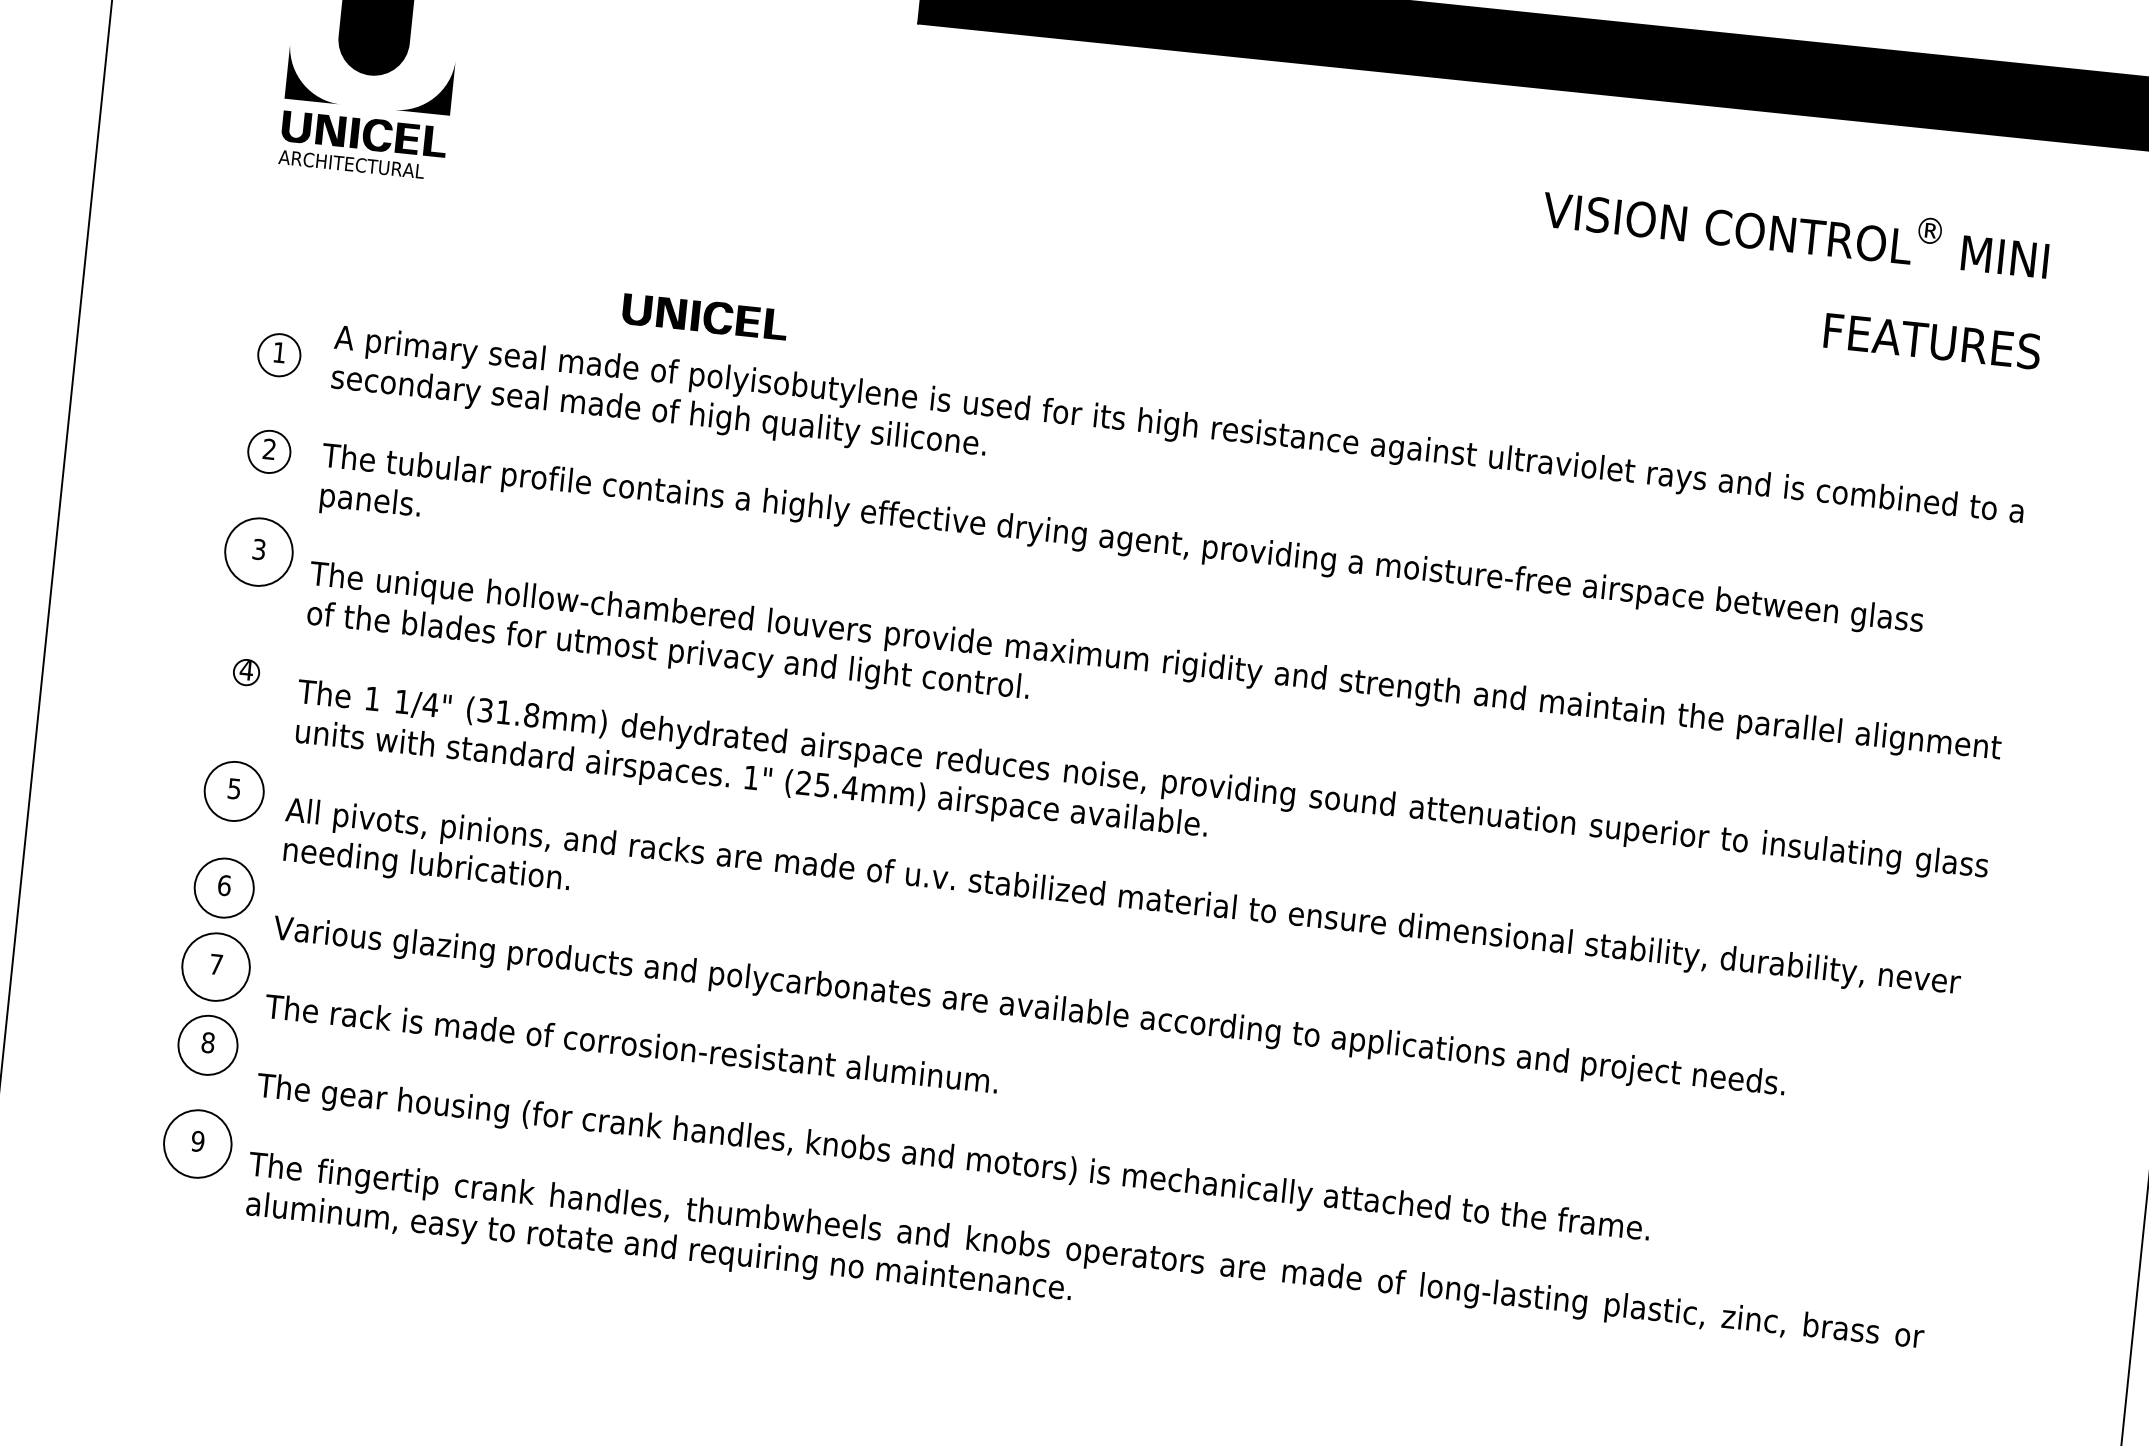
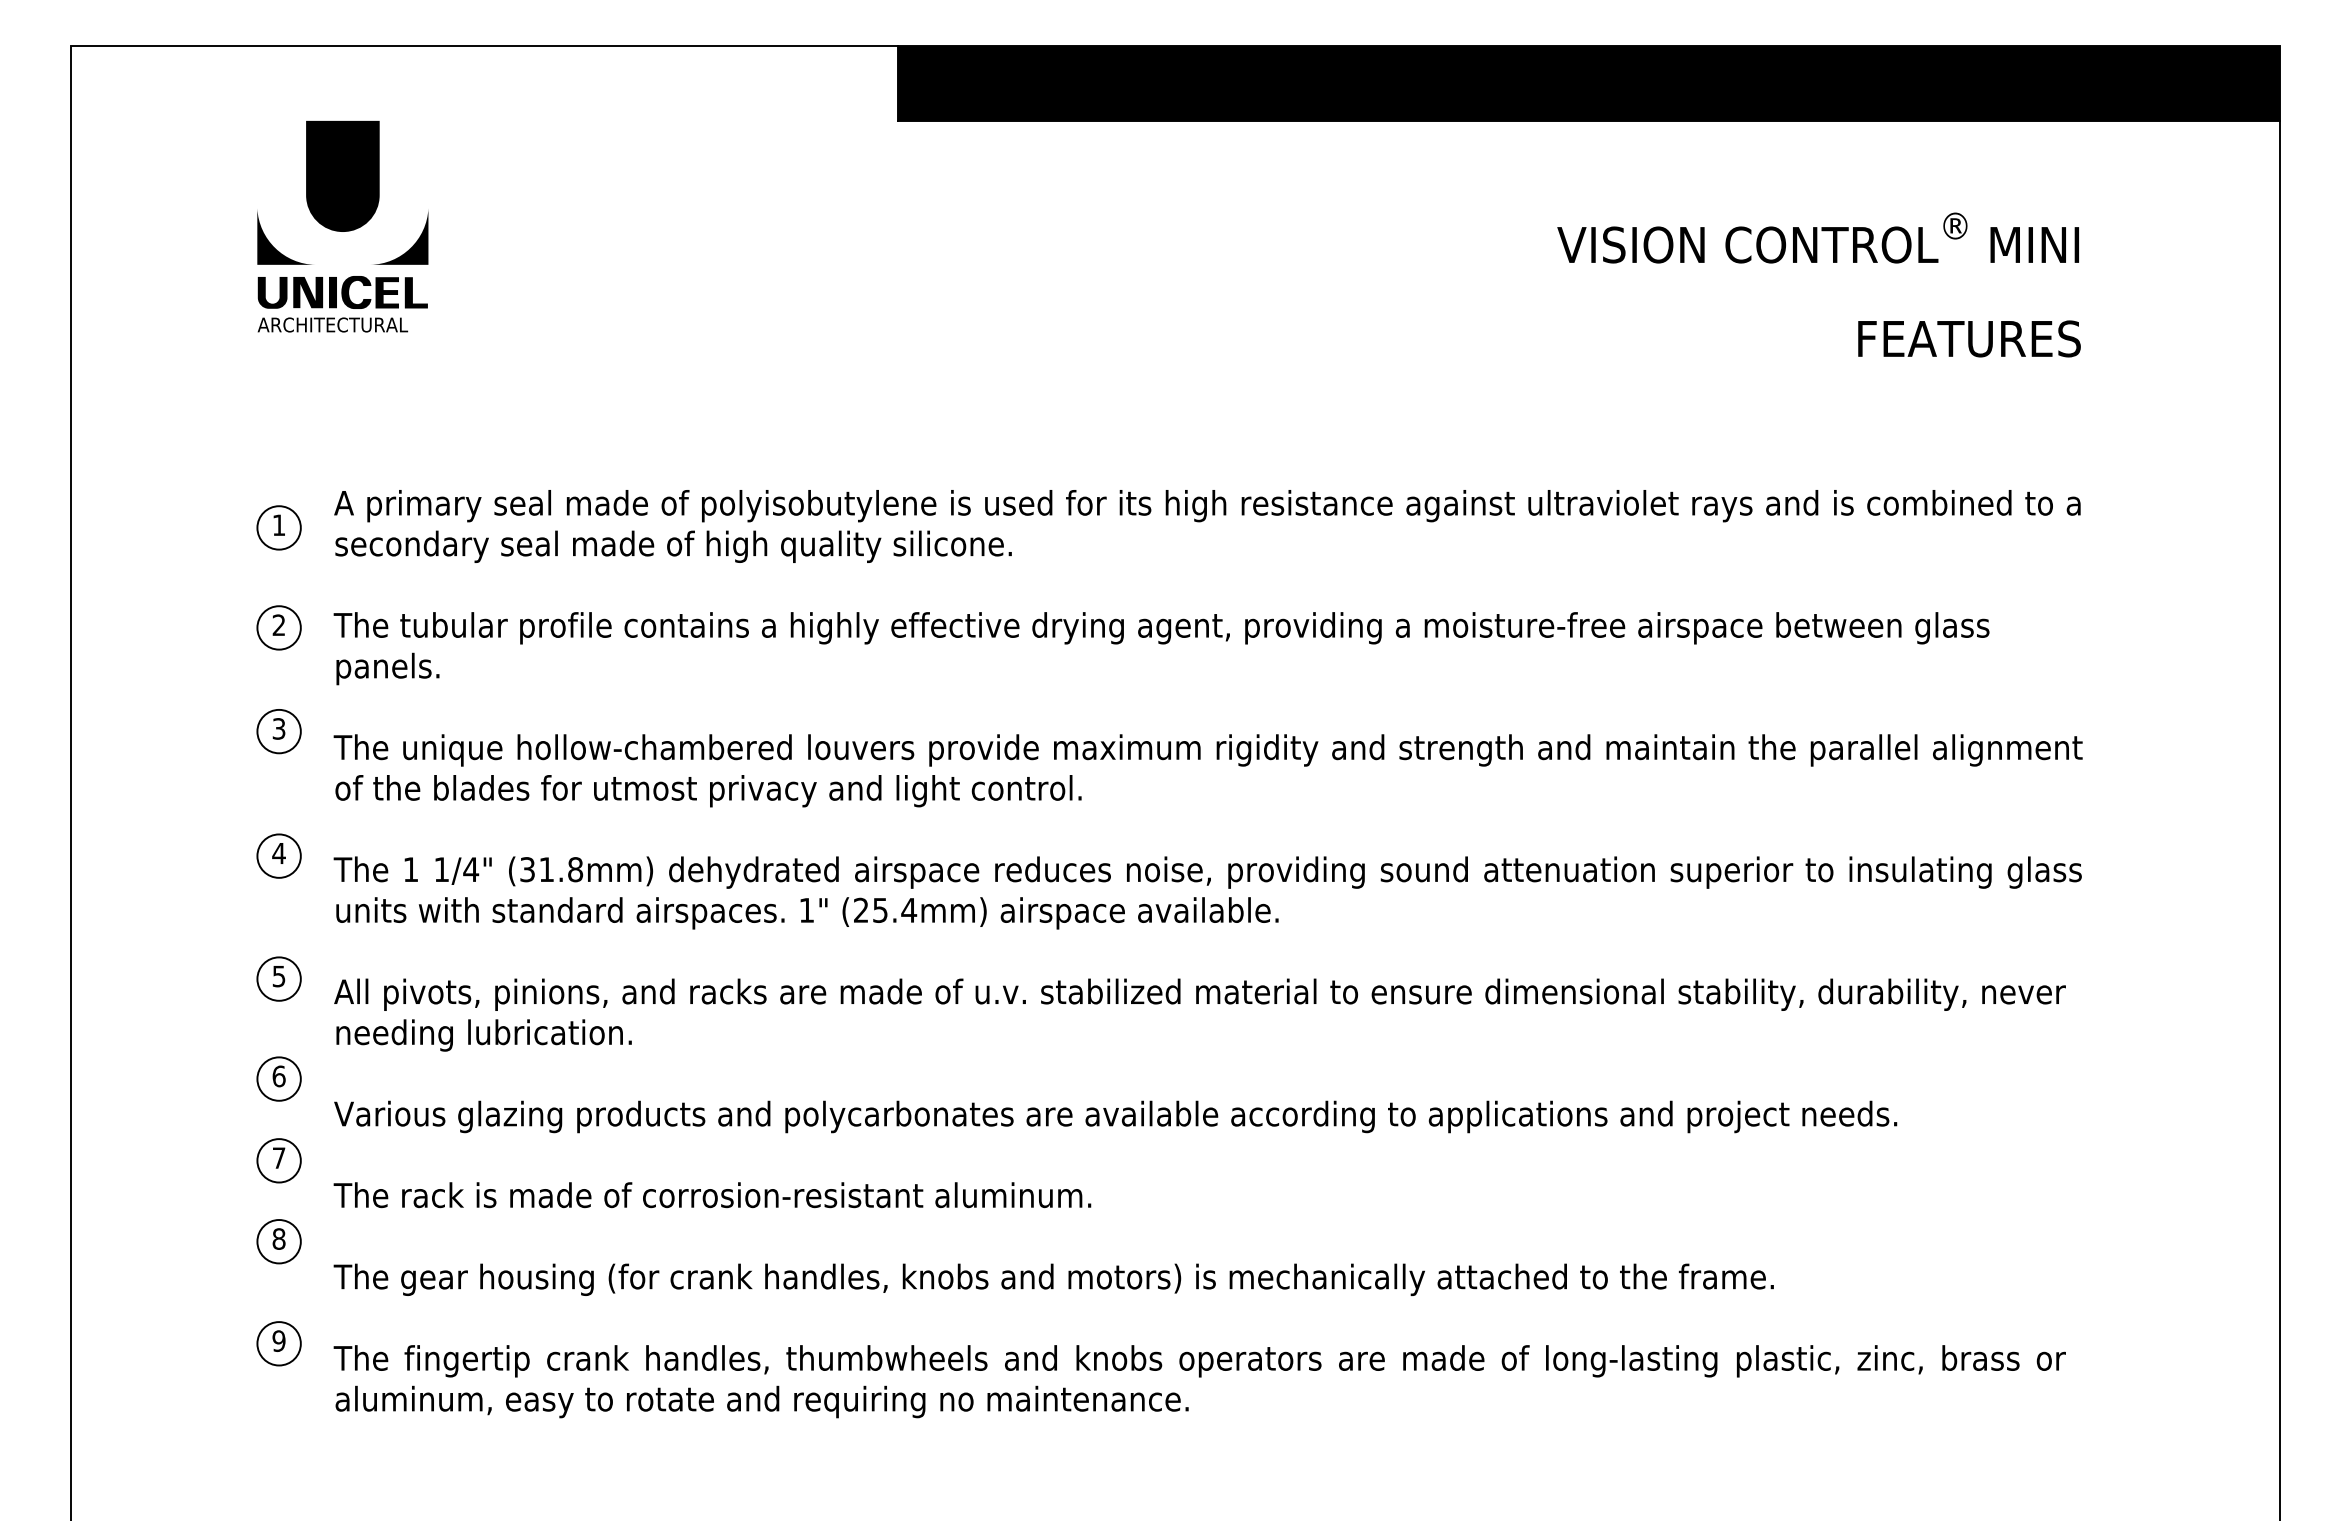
part: (704, 316) -> (710, 443), removed
circle: (258, 551) -> (278, 731), size x0.62
circle: (245, 671) -> (278, 855), size x1.67
circle: (233, 790) -> (278, 978), size x0.71
circle: (223, 887) -> (278, 1078), size x0.71
circle: (215, 966) -> (278, 1160), size x0.62
circle: (207, 1045) -> (278, 1241), size x0.71
circle: (197, 1143) -> (278, 1343), size x0.62

